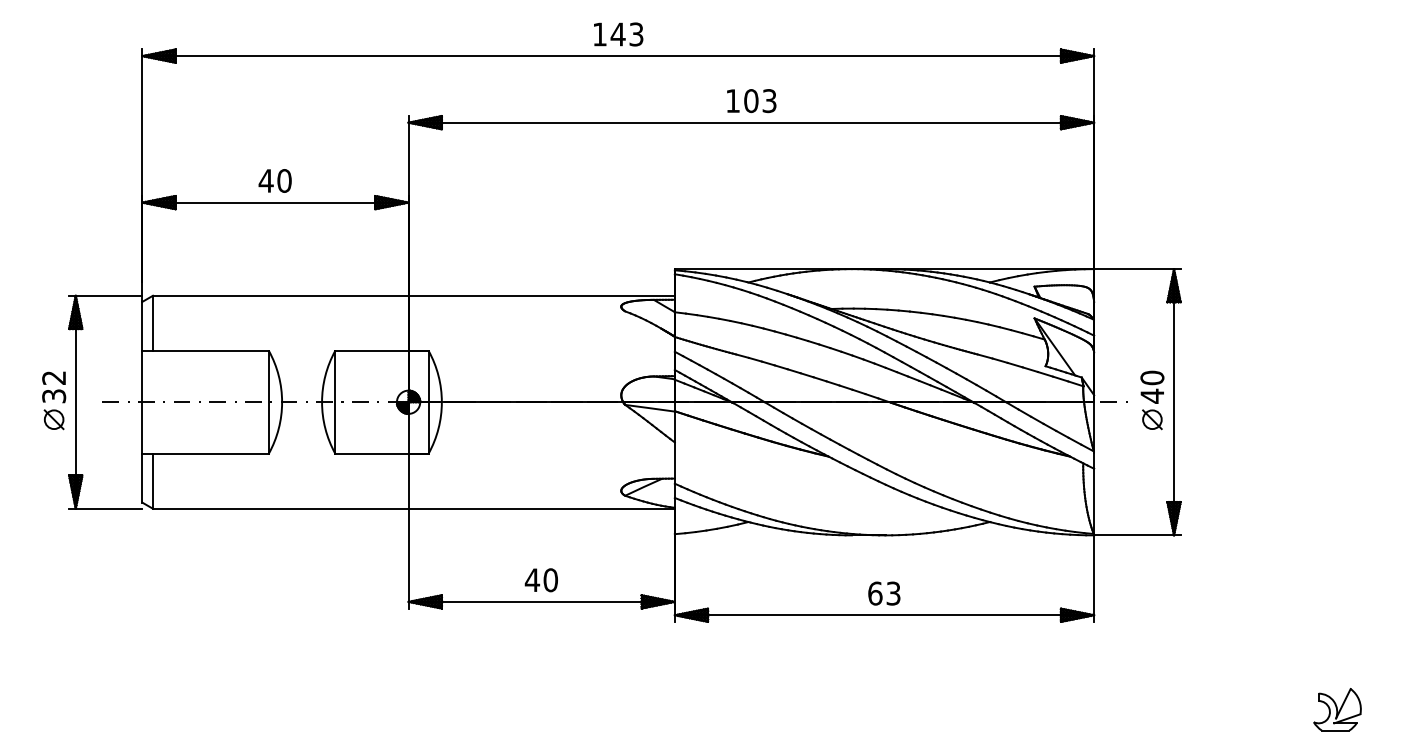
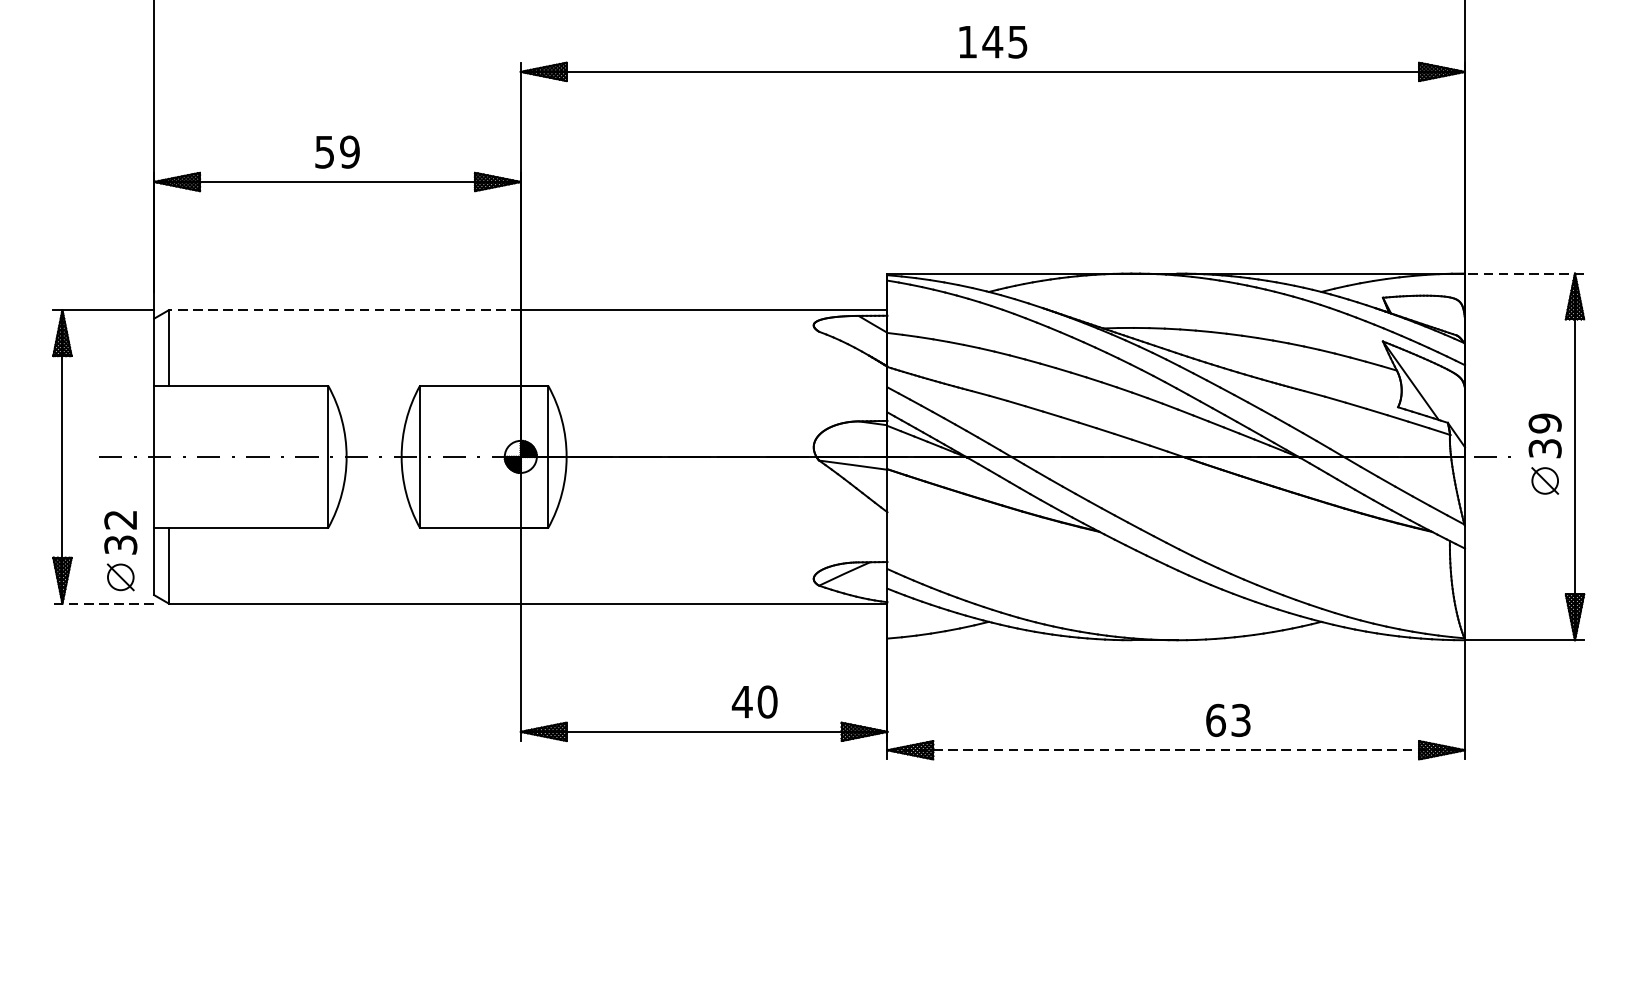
text: (759, 101) -> (1004, 42), 103 -> 145
text: (274, 180) -> (336, 151), 40 -> 59
line: (1136, 269) -> (1523, 274), solid -> dashed
line: (280, 295) -> (344, 309), solid -> dashed
text: (1152, 386) -> (1545, 435), 40 -> 39
part: (54, 400) -> (121, 550), moved
line: (105, 508) -> (103, 603), solid -> dashed
text: (540, 580) -> (753, 702), moved
text: (884, 593) -> (1228, 720), moved
line: (884, 615) -> (1176, 750), solid -> dashed

